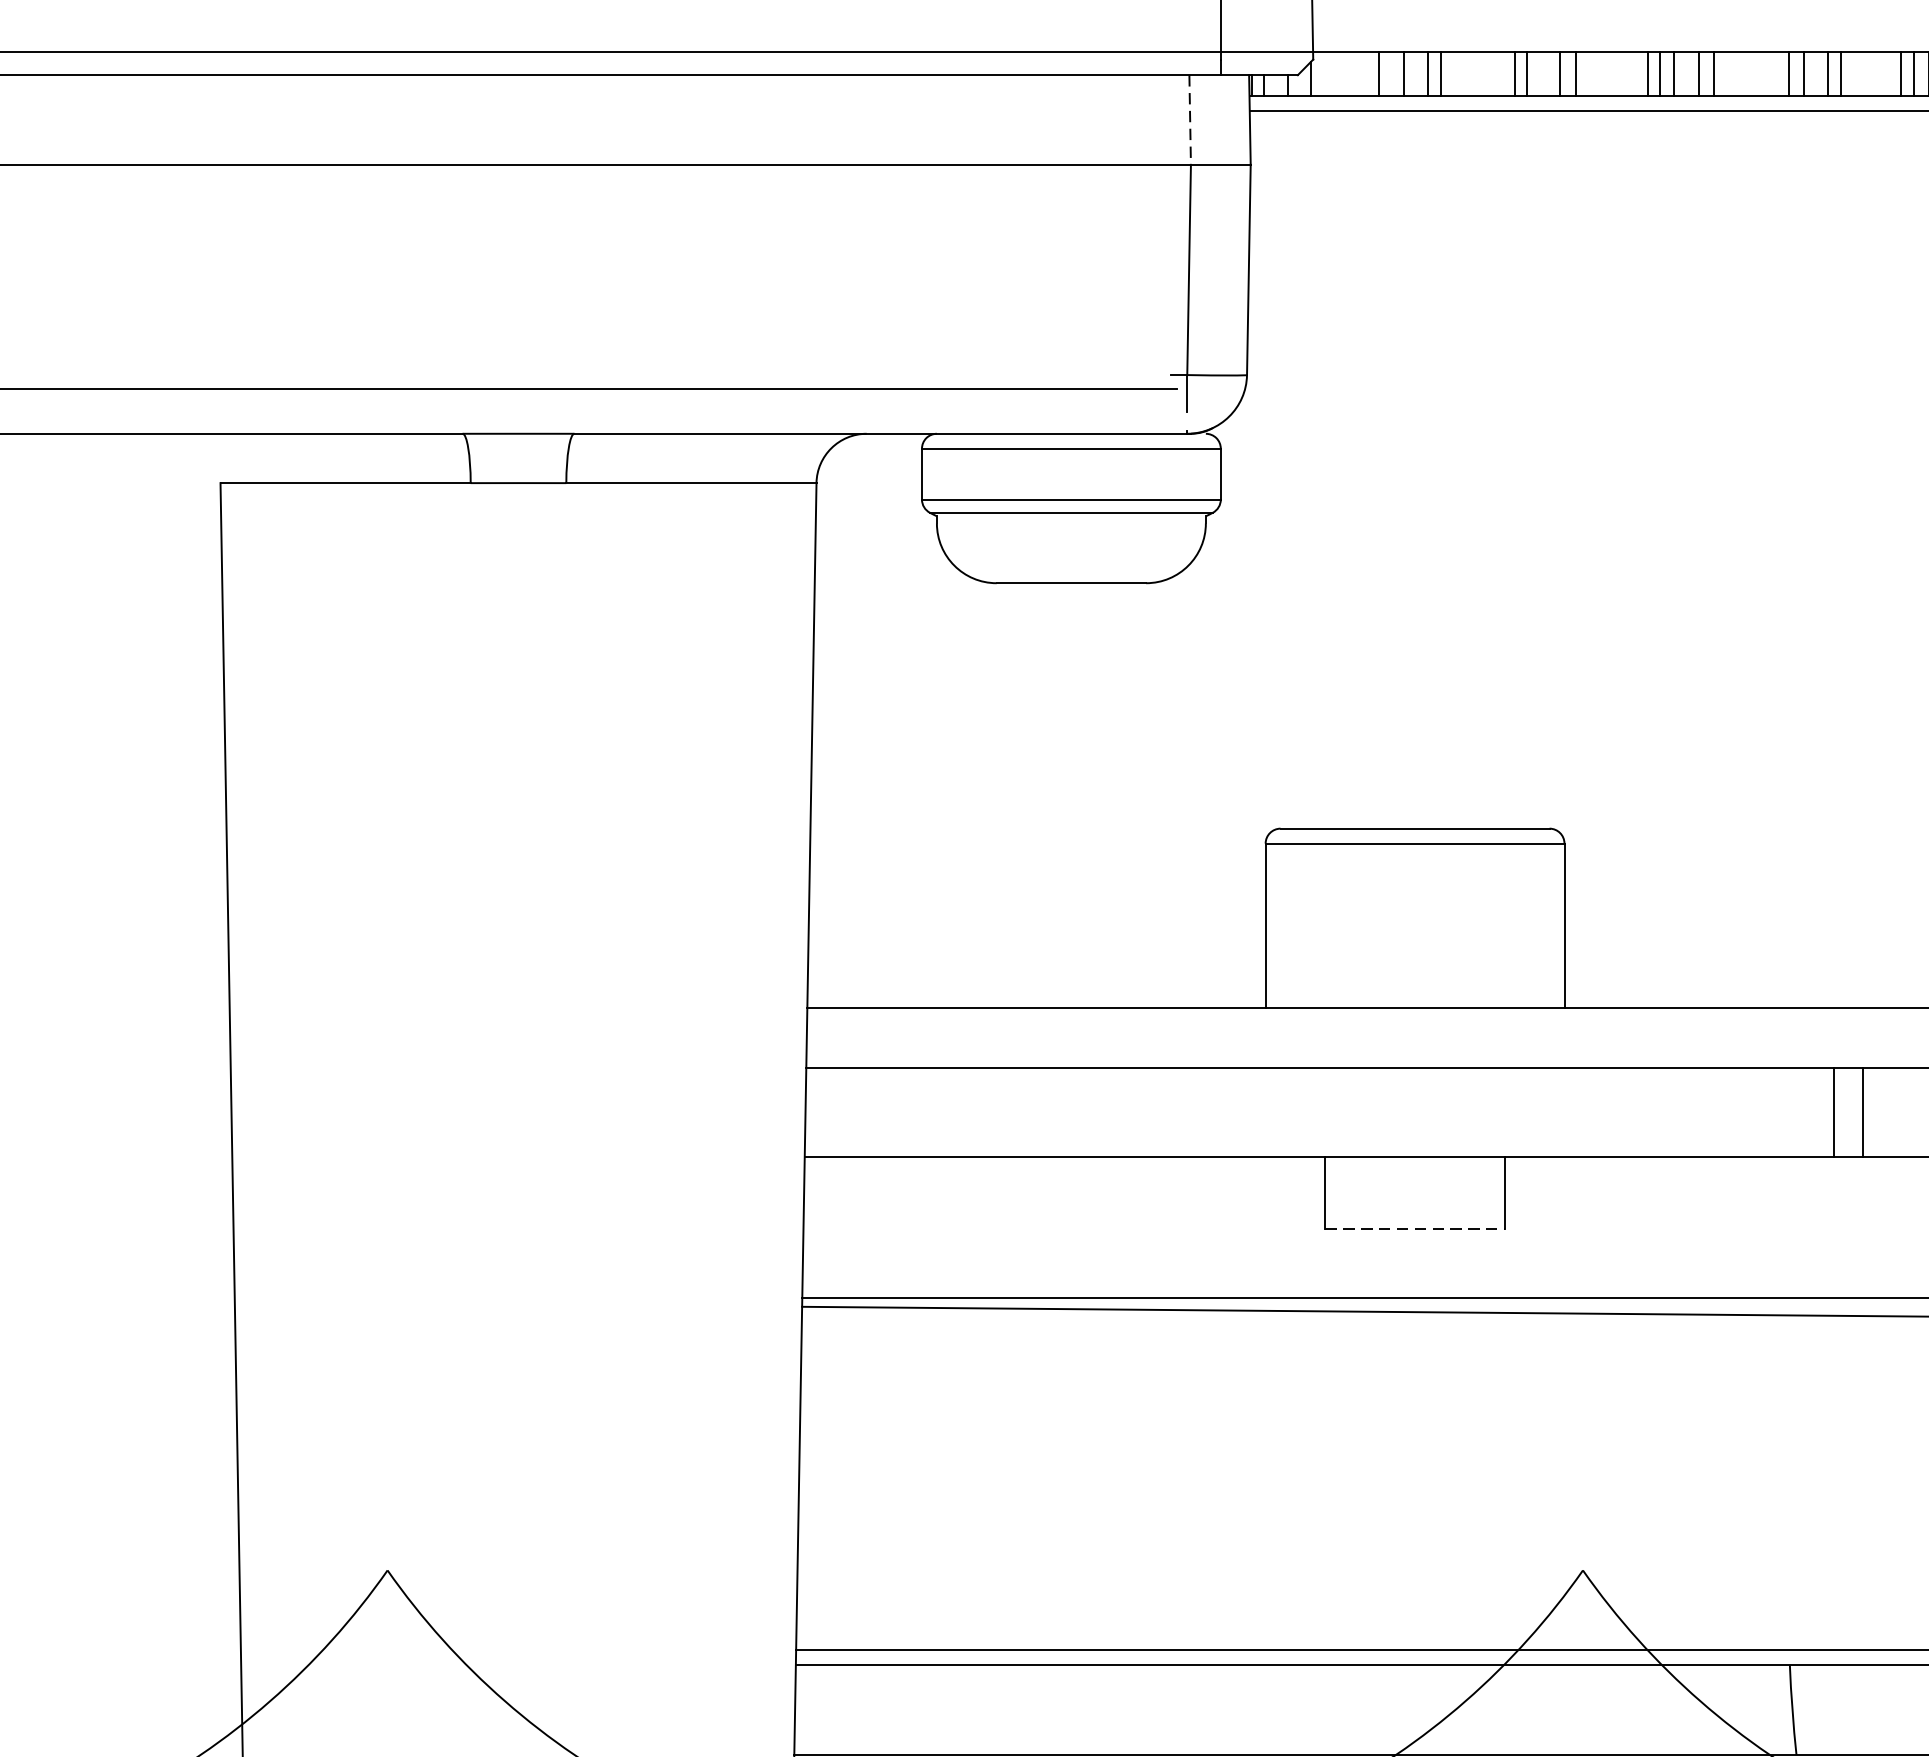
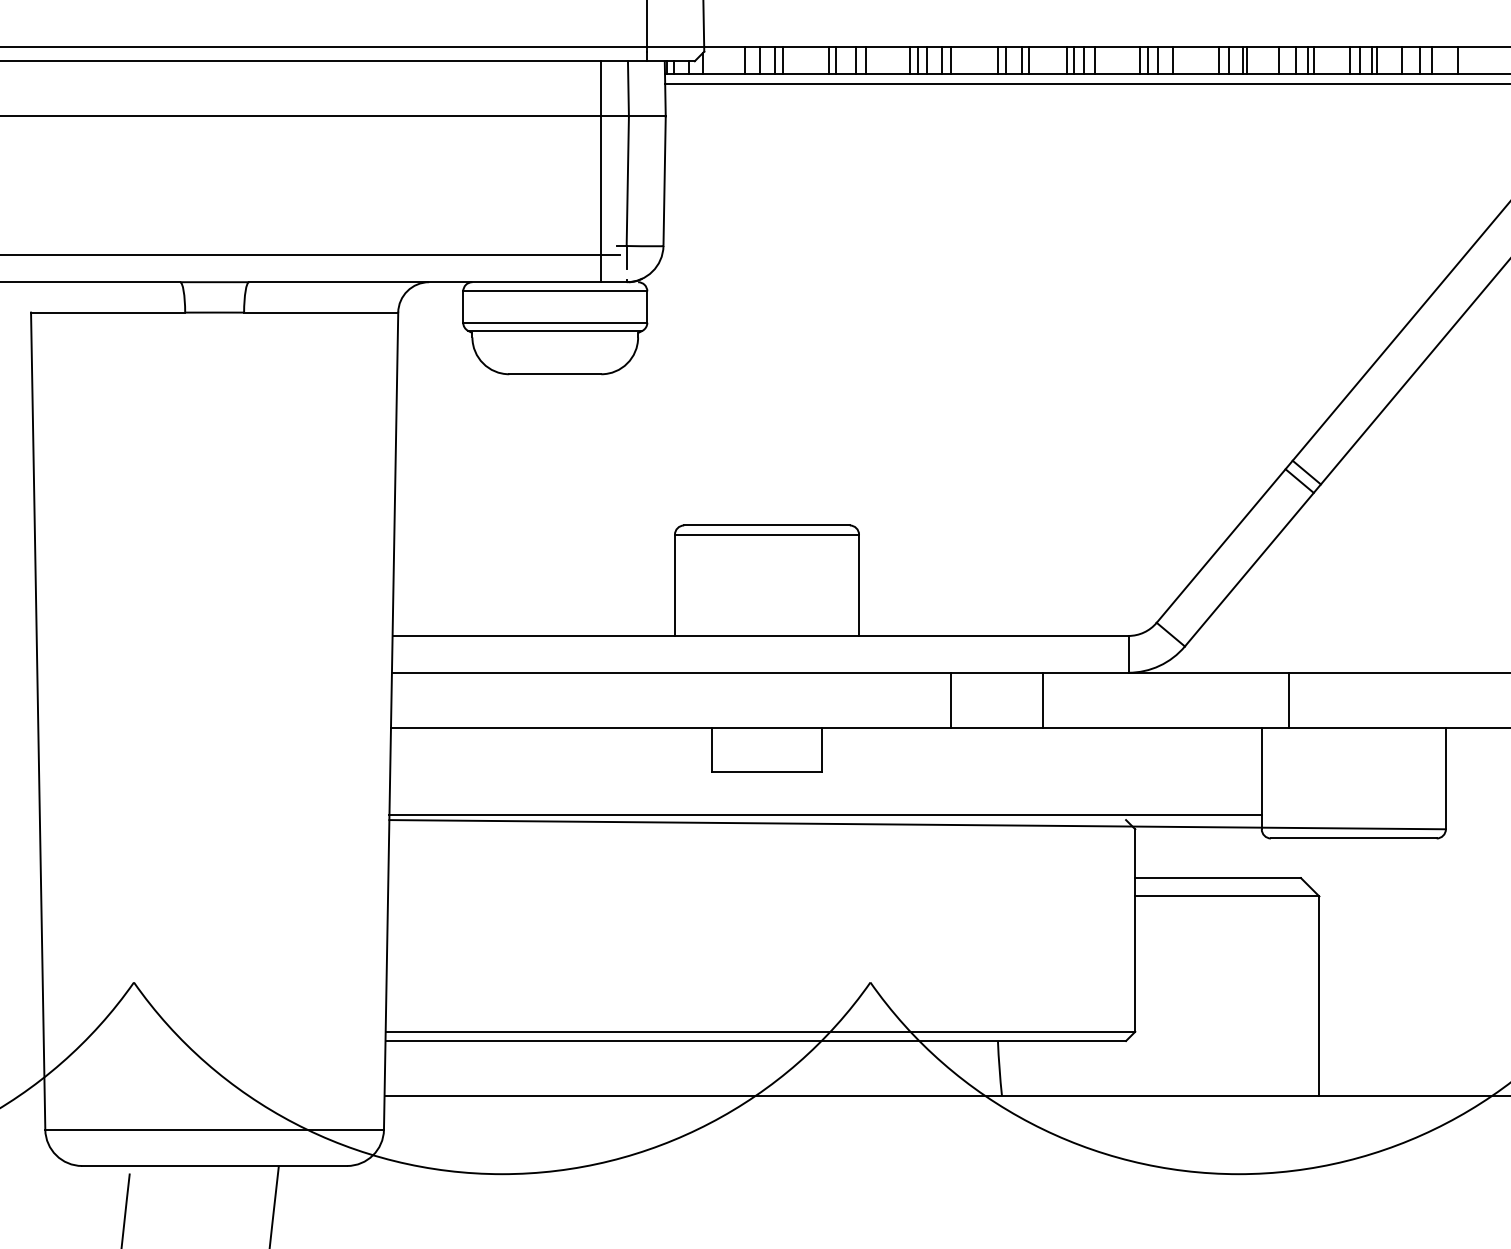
line: (1190, 119) -> (628, 88), dashed -> solid
line: (1146, 254) -> (601, 171), added
line: (1834, 1112) -> (951, 700), moved
line: (1415, 1229) -> (767, 772), dashed -> solid

